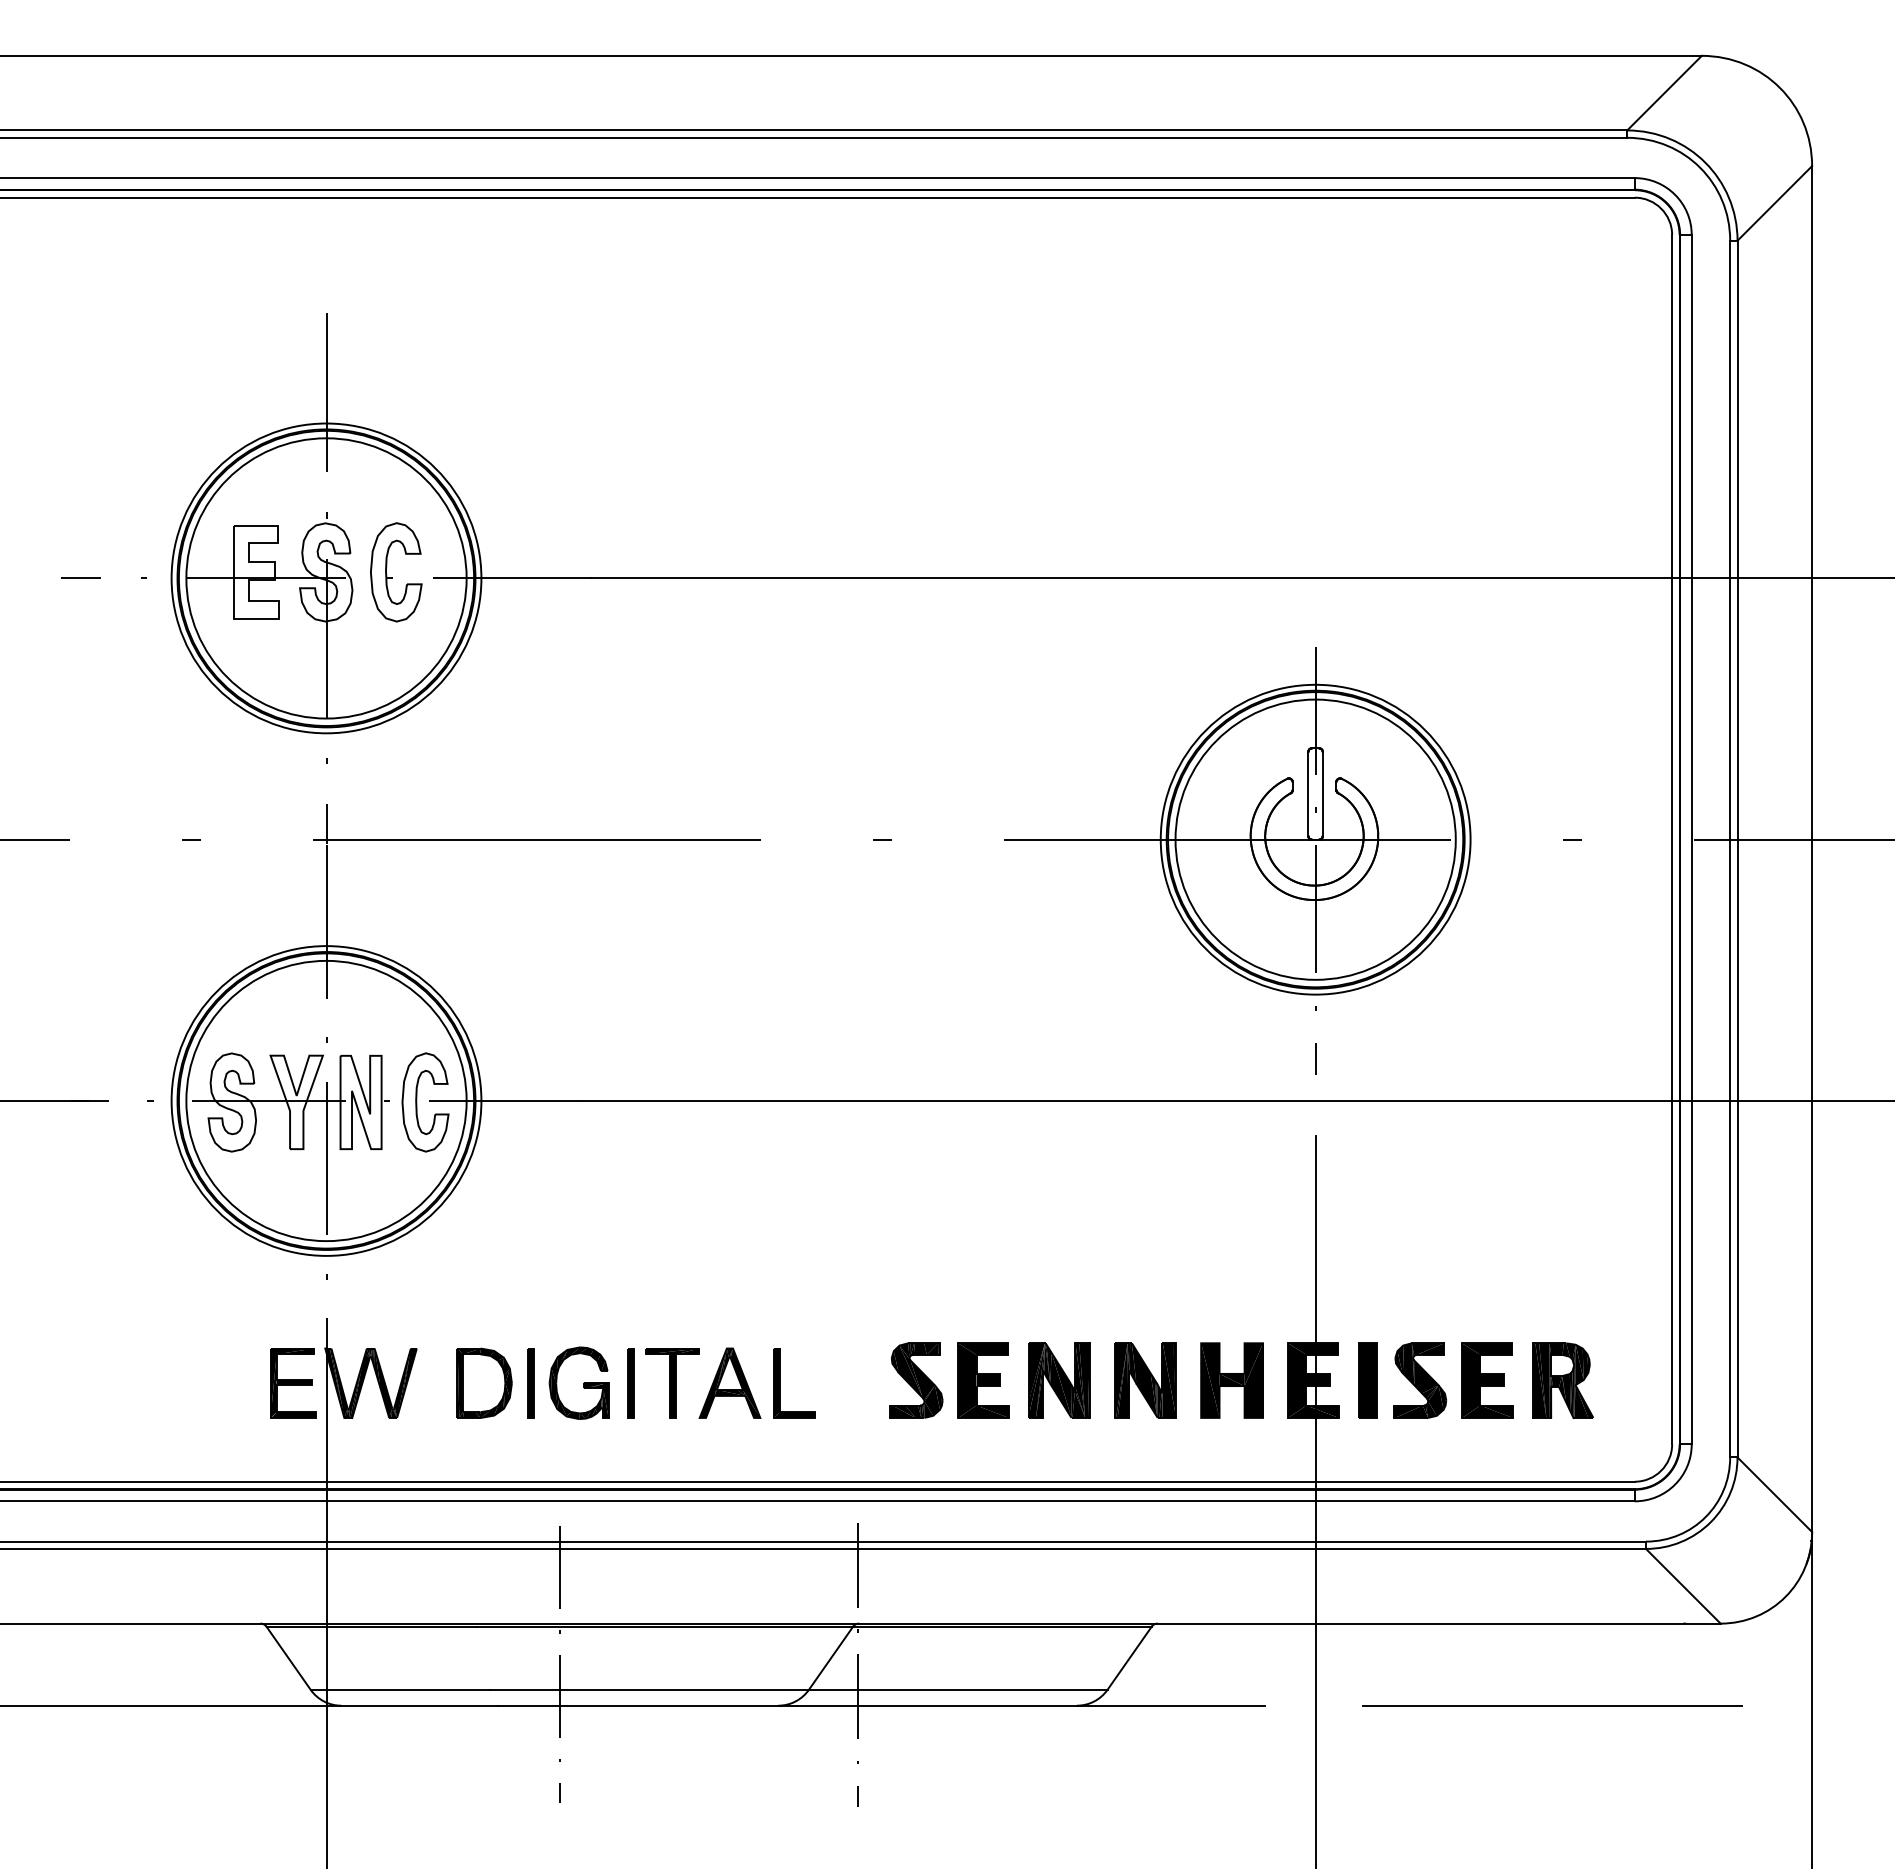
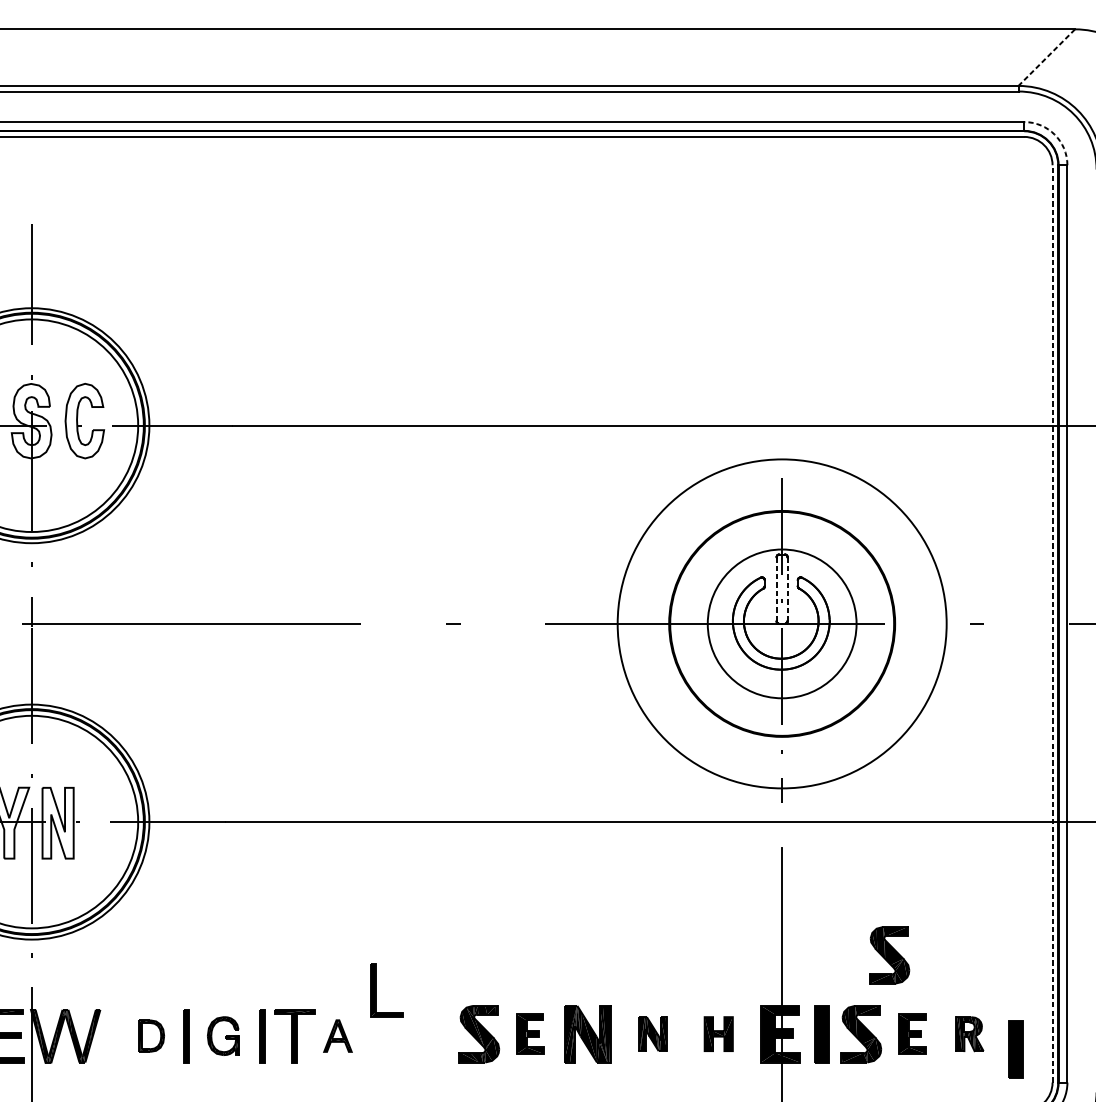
line: (1664, 93) -> (1046, 57), solid -> dashed
arc: (1675, 194) -> (1055, 134), solid -> dashed
line: (1308, 794) -> (776, 589), solid -> dashed
line: (1322, 794) -> (787, 589), solid -> dashed
circle: (1315, 839) -> (782, 623), size x0.7
circle: (1315, 839) -> (782, 623), size x1.4
line: (1672, 839) -> (1052, 623), solid -> dashed
part: (417, 1102) -> (100, 823), removed
part: (1457, 1276) -> (889, 955), added
part: (983, 1380) -> (530, 1034), size x0.7
part: (1145, 1380) -> (653, 1034), size x0.6
part: (1231, 1380) -> (718, 1034), size x0.6
part: (1487, 1380) -> (912, 1034), size x0.7
part: (1562, 1380) -> (969, 1034), size x0.6
part: (484, 1382) -> (151, 1035), size x0.6
part: (578, 1382) -> (223, 1035), size x0.7
part: (729, 1382) -> (337, 1035), size x0.6
part: (780, 1383) -> (376, 990), moved
part: (1623, 1400) -> (1015, 1049), added

